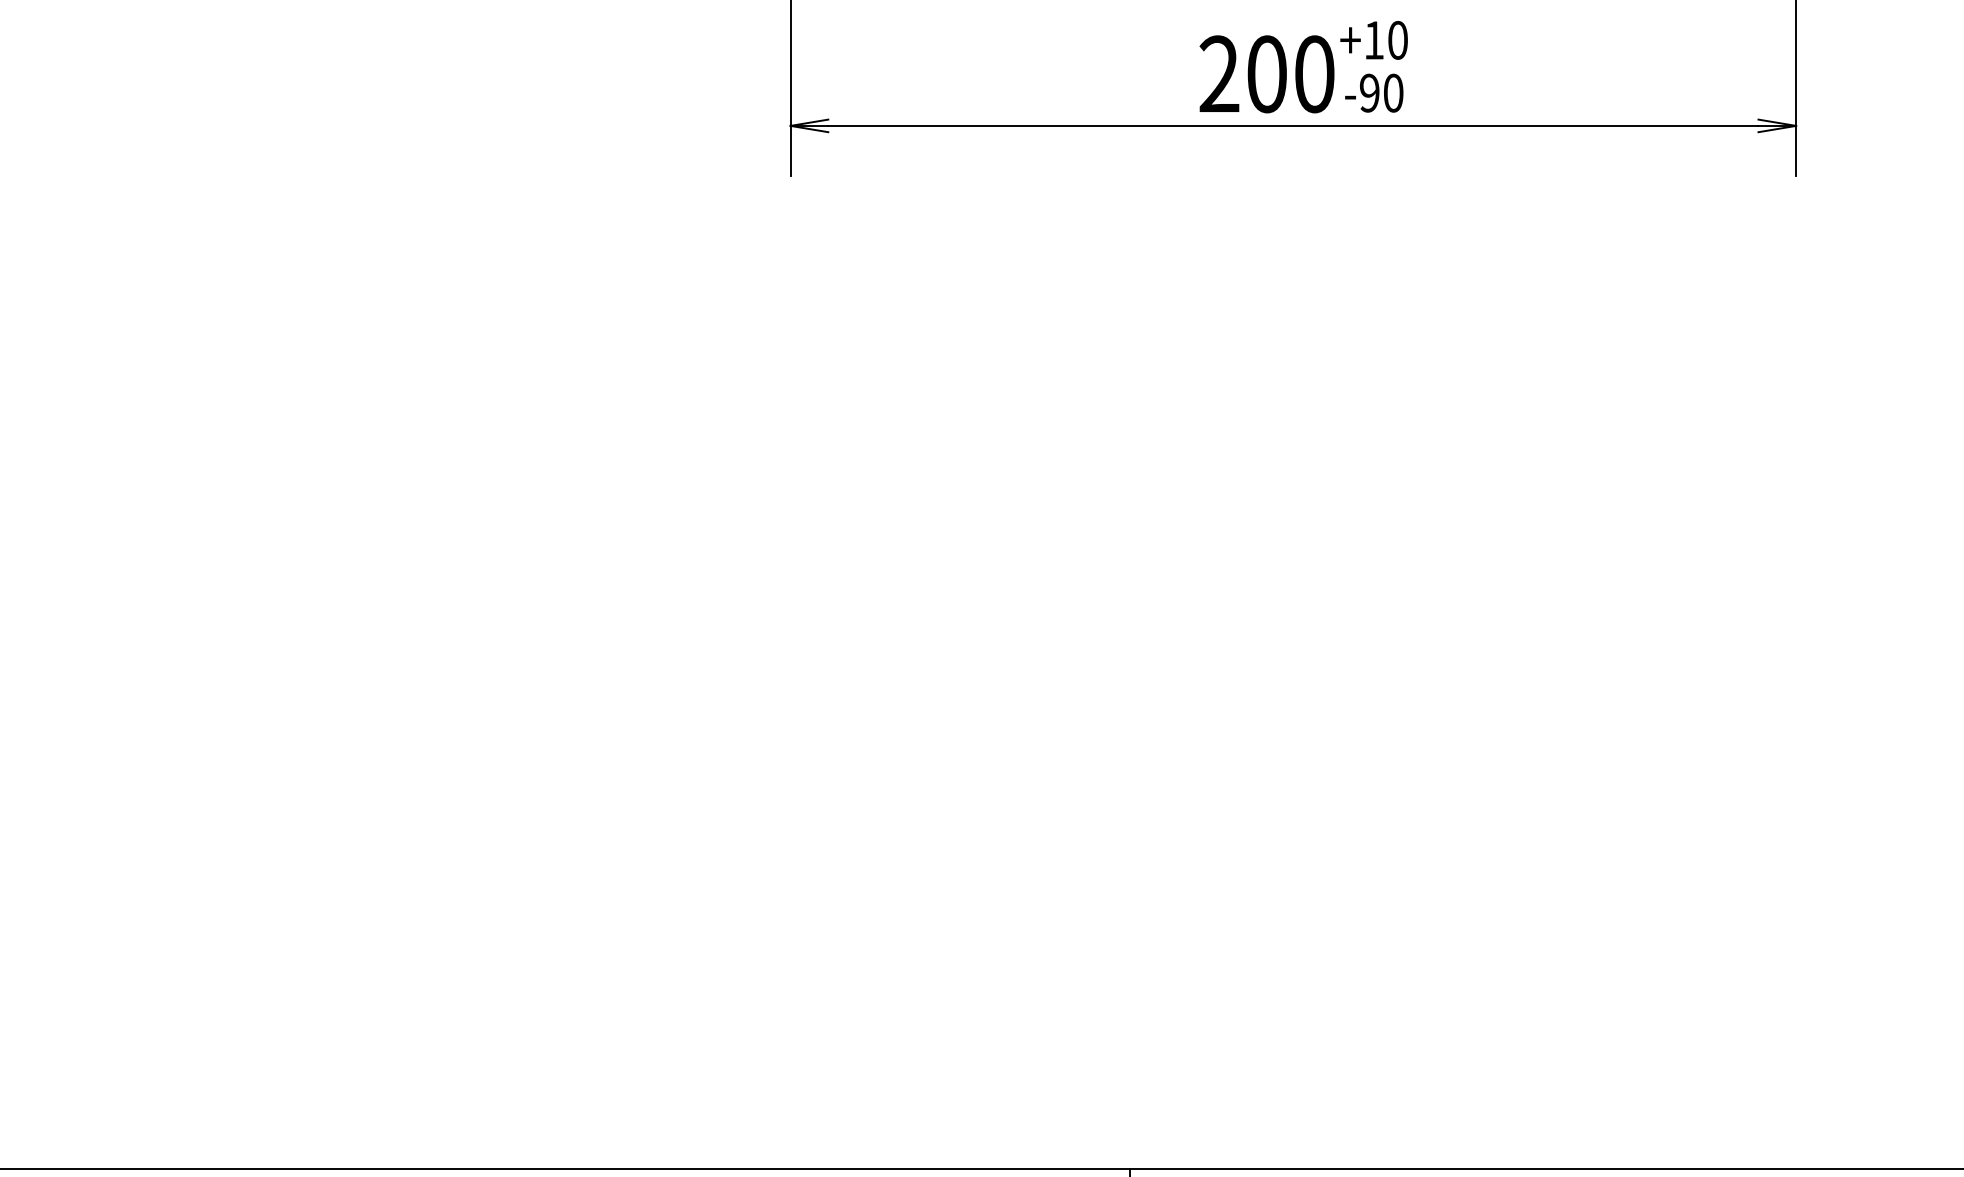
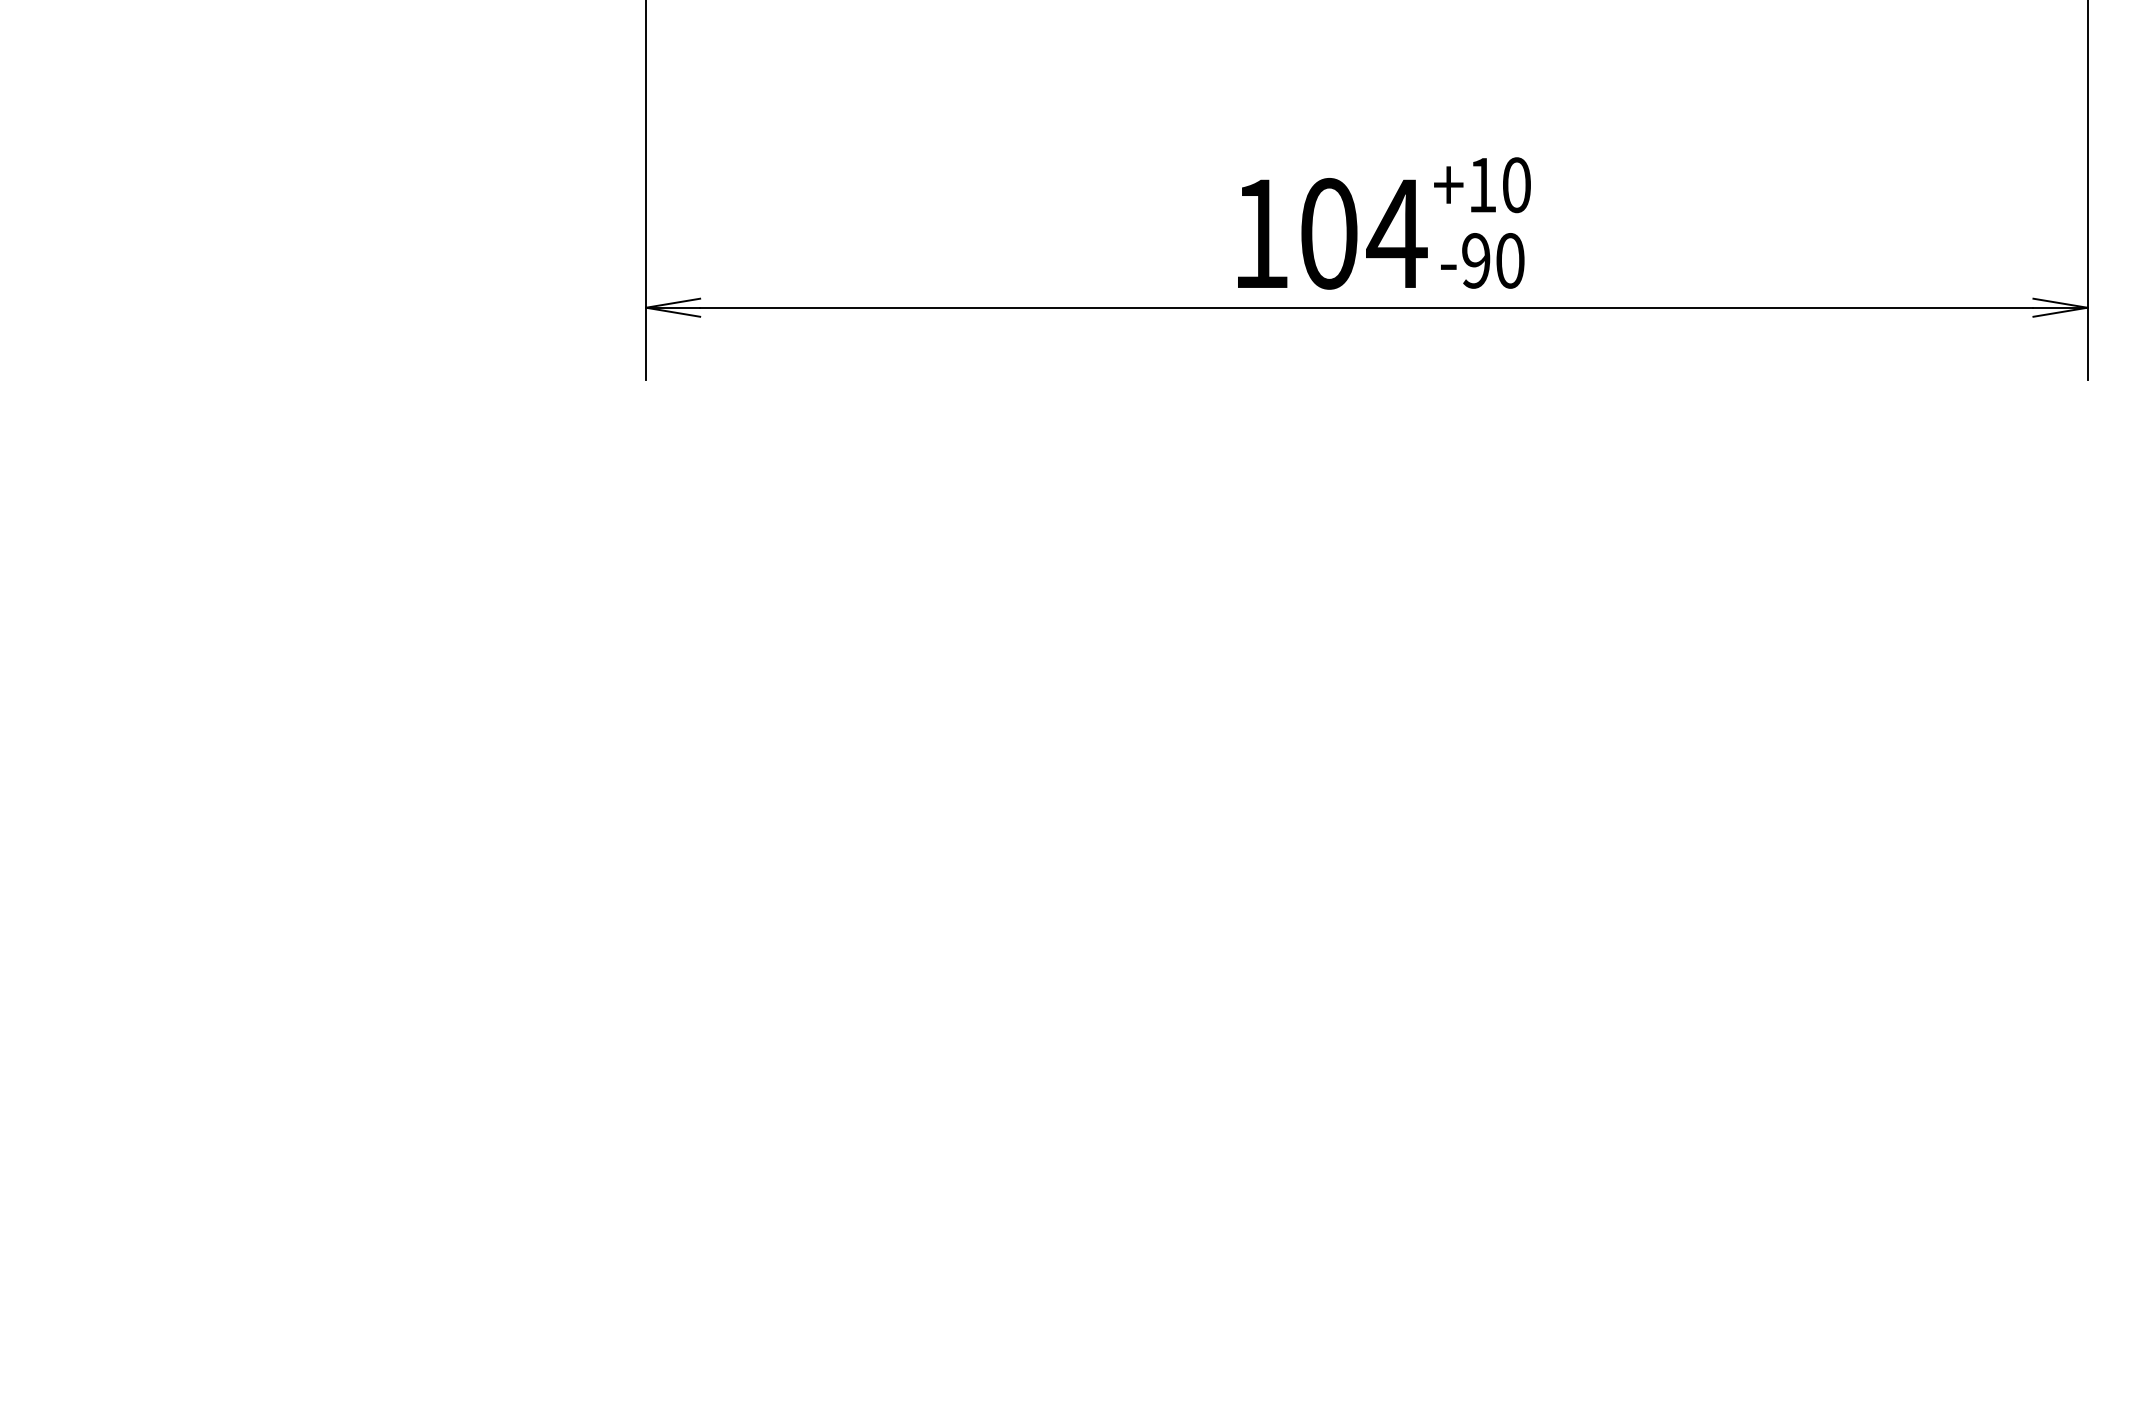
text: (1267, 74) -> (1329, 234), 200 -> 104

